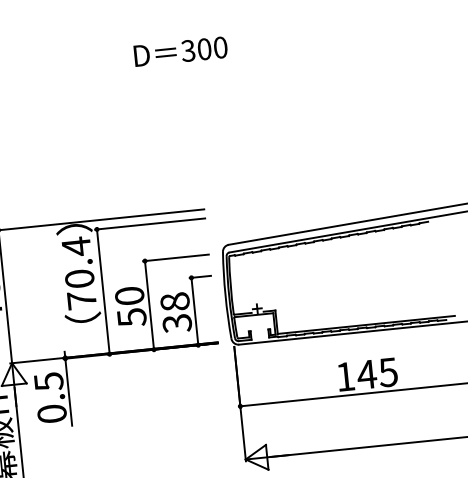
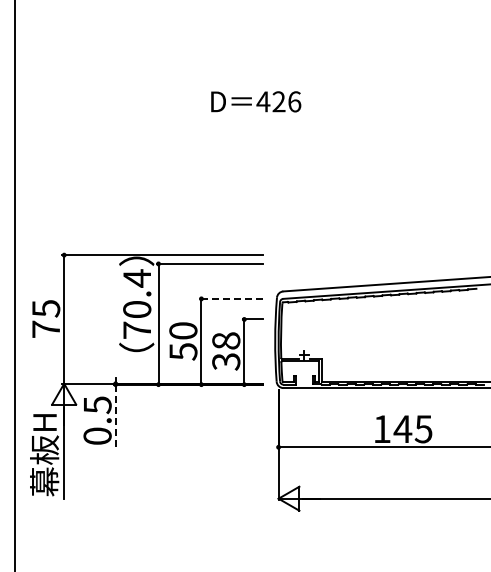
text: (203, 48) -> (278, 101), 300 -> 426
line: (176, 257) -> (231, 298), solid -> dashed
line: (68, 392) -> (115, 417), solid -> dashed

